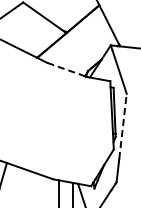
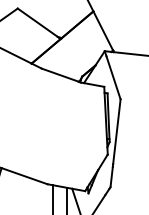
line: (66, 69) -> (60, 75), dashed -> solid
line: (122, 126) -> (116, 131), dashed -> solid

